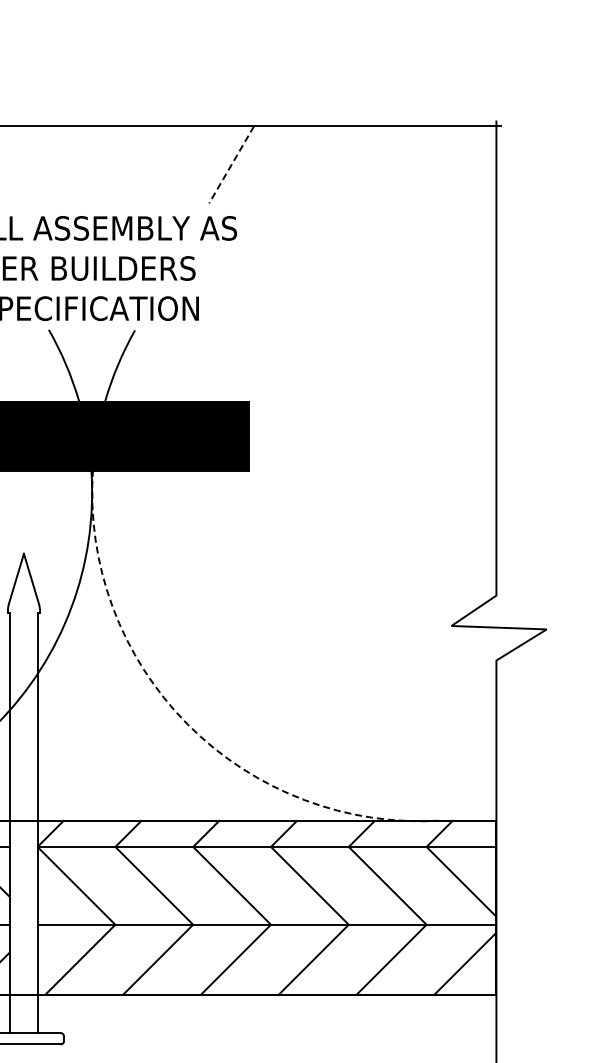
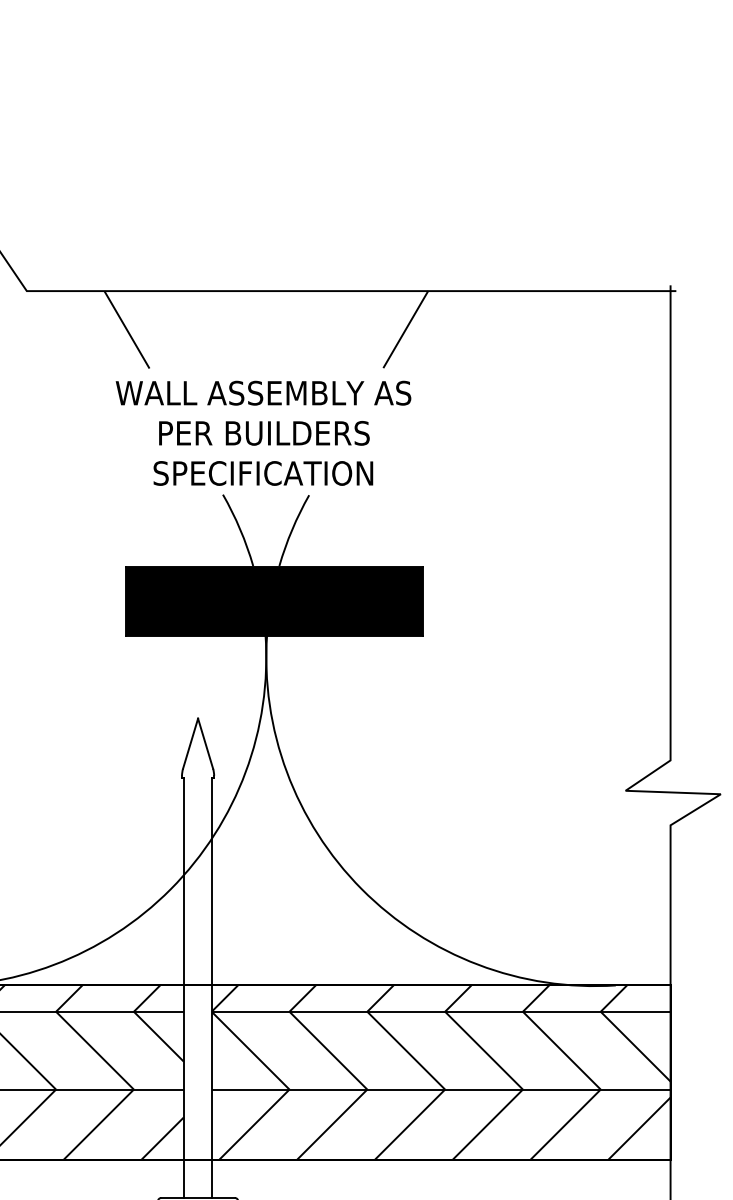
line: (231, 164) -> (405, 329), dashed -> solid
line: (187, 724) -> (361, 889), dashed -> solid

